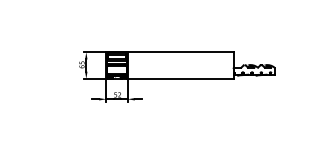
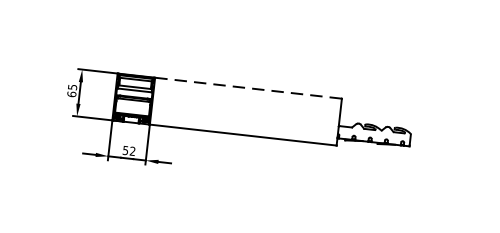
line: (180, 52) -> (248, 88), solid -> dashed

